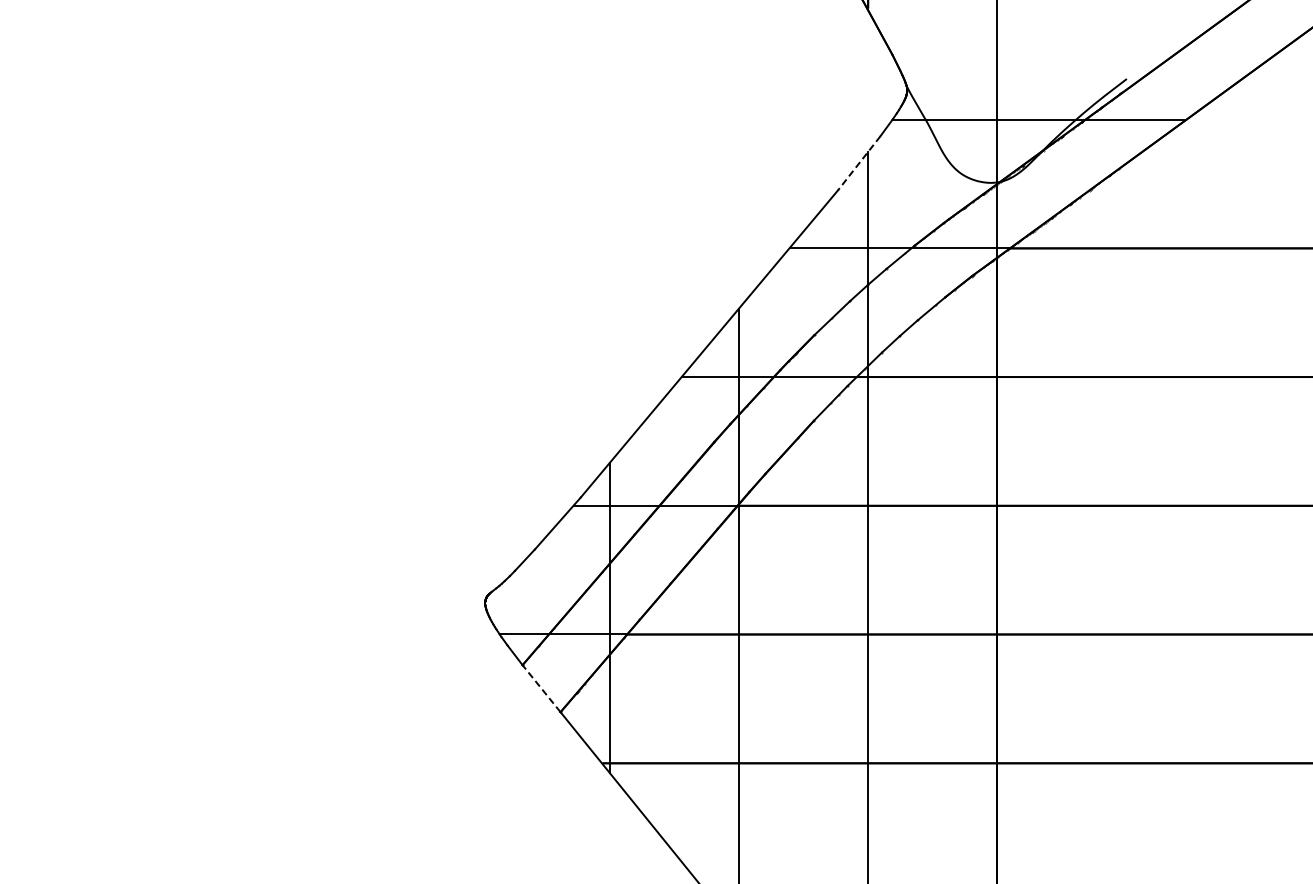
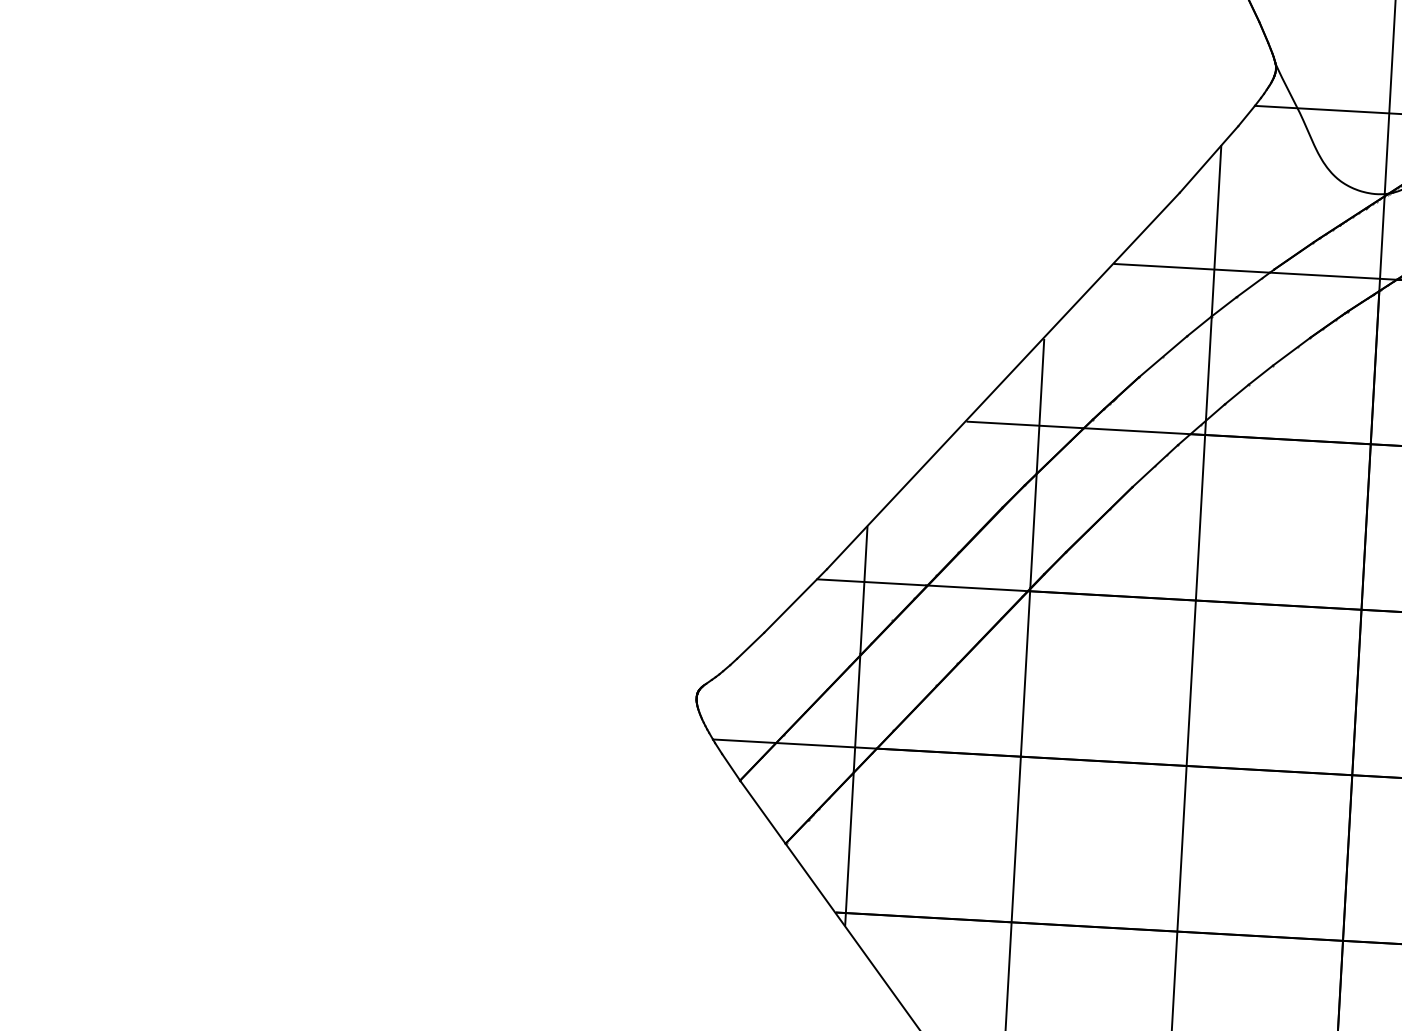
line: (858, 163) -> (1208, 159), dashed -> solid
line: (541, 688) -> (762, 811), dashed -> solid

